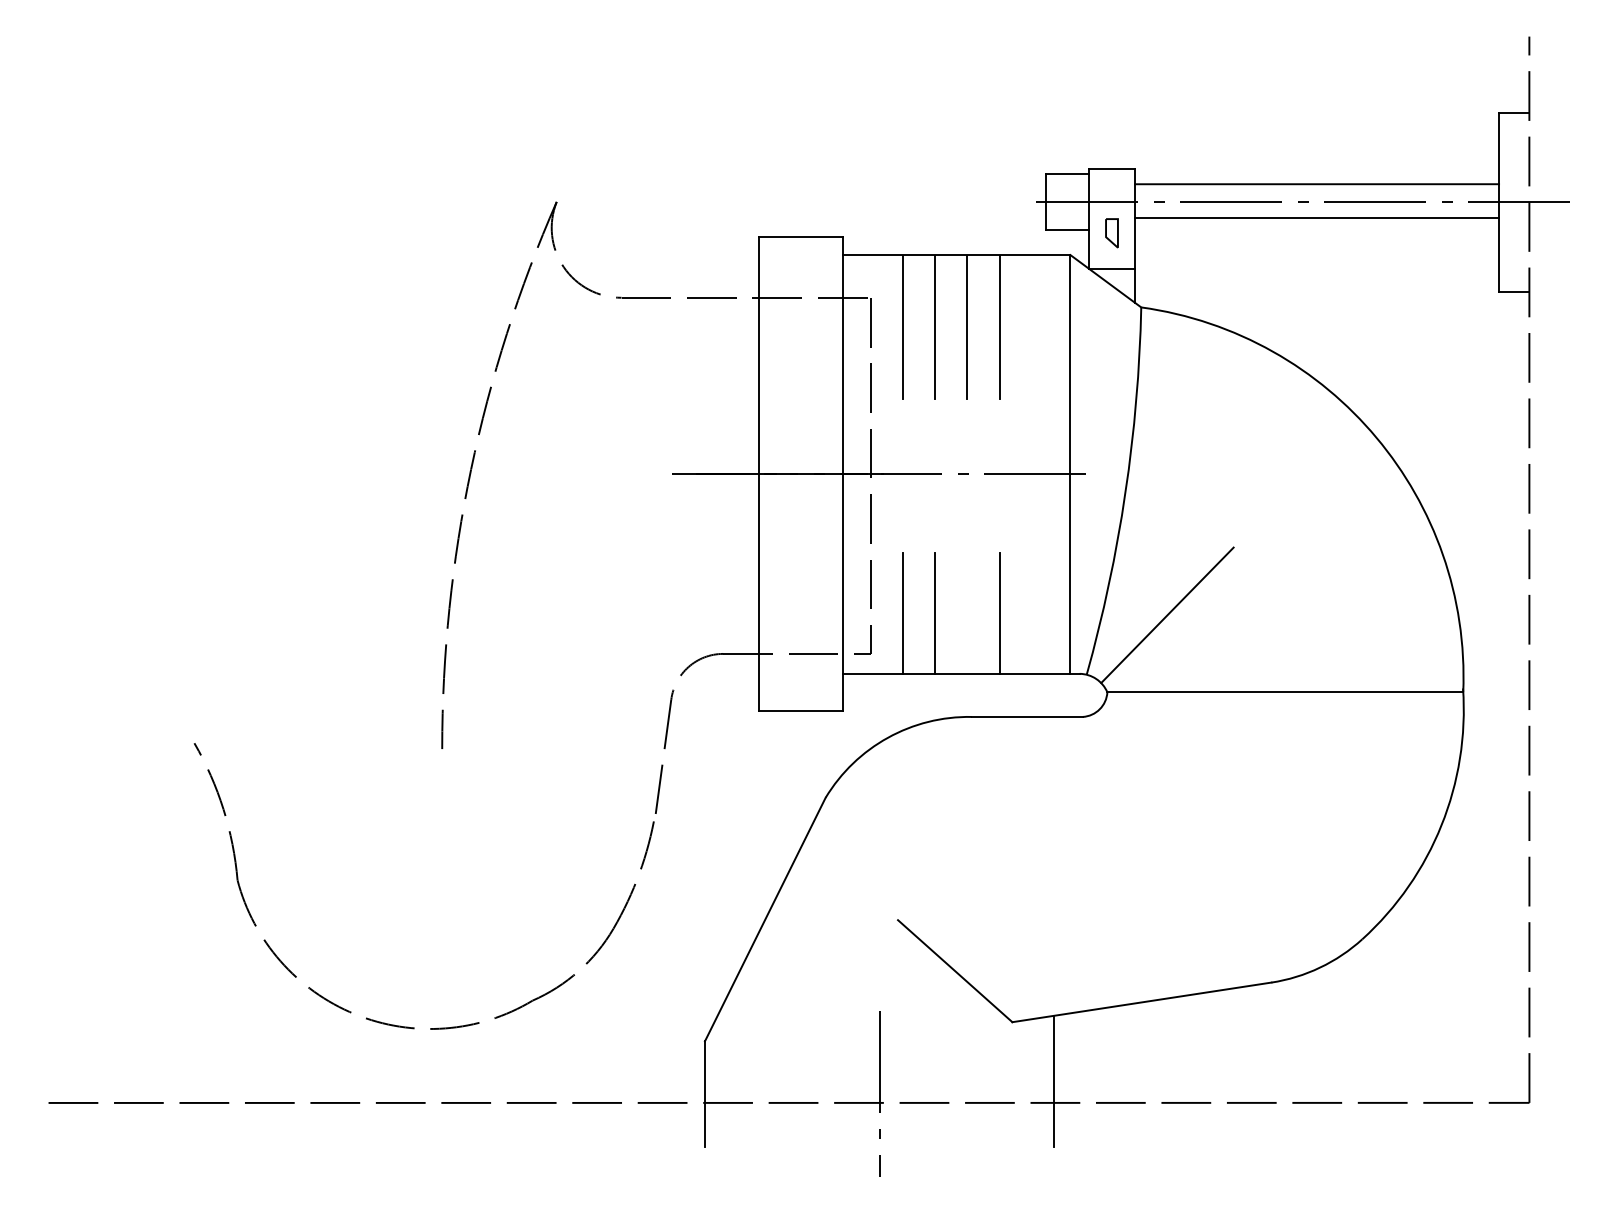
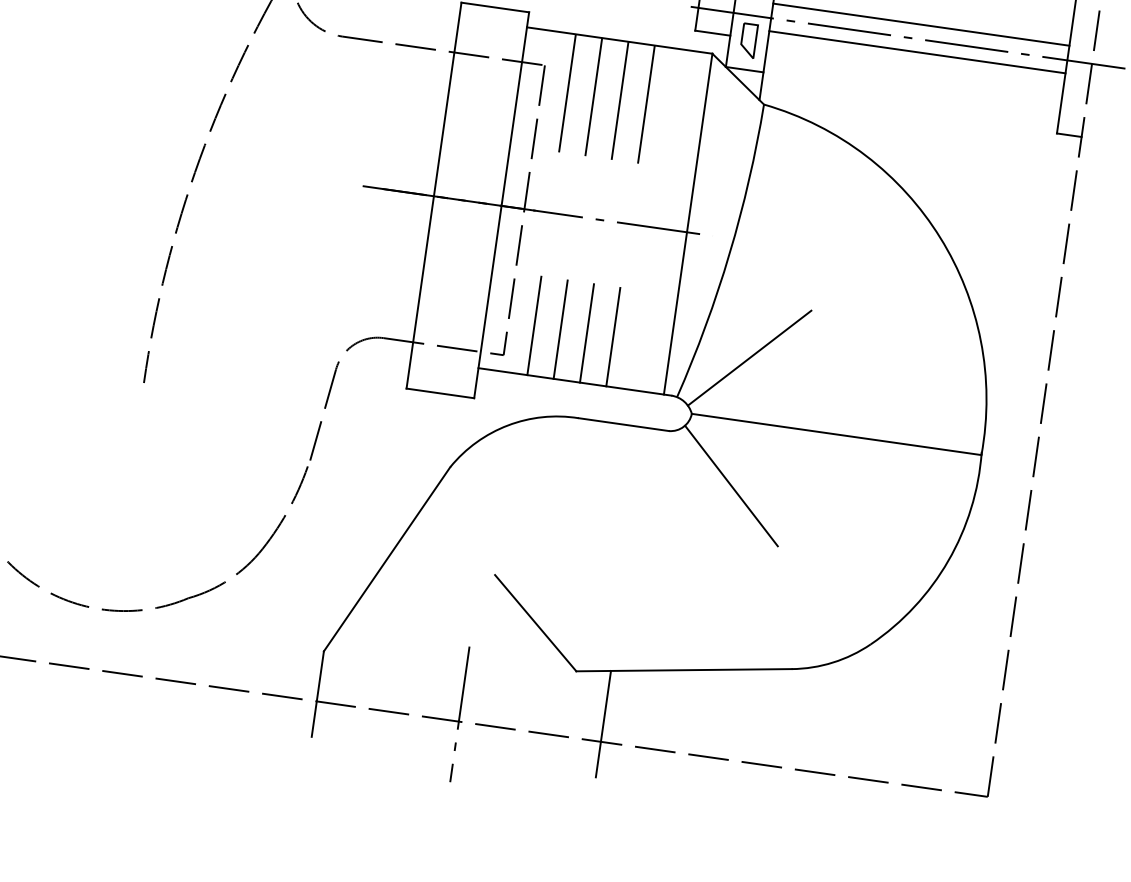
part: (1111, 233) -> (748, 40), size x1.43
line: (967, 612) -> (587, 332), added
line: (1167, 772) -> (731, 486), added

